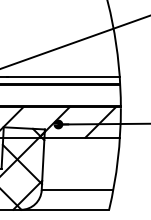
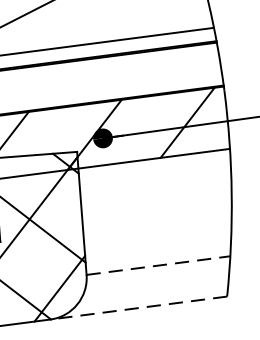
line: (77, 190) -> (158, 266), solid -> dashed
line: (65, 209) -> (139, 307), solid -> dashed

